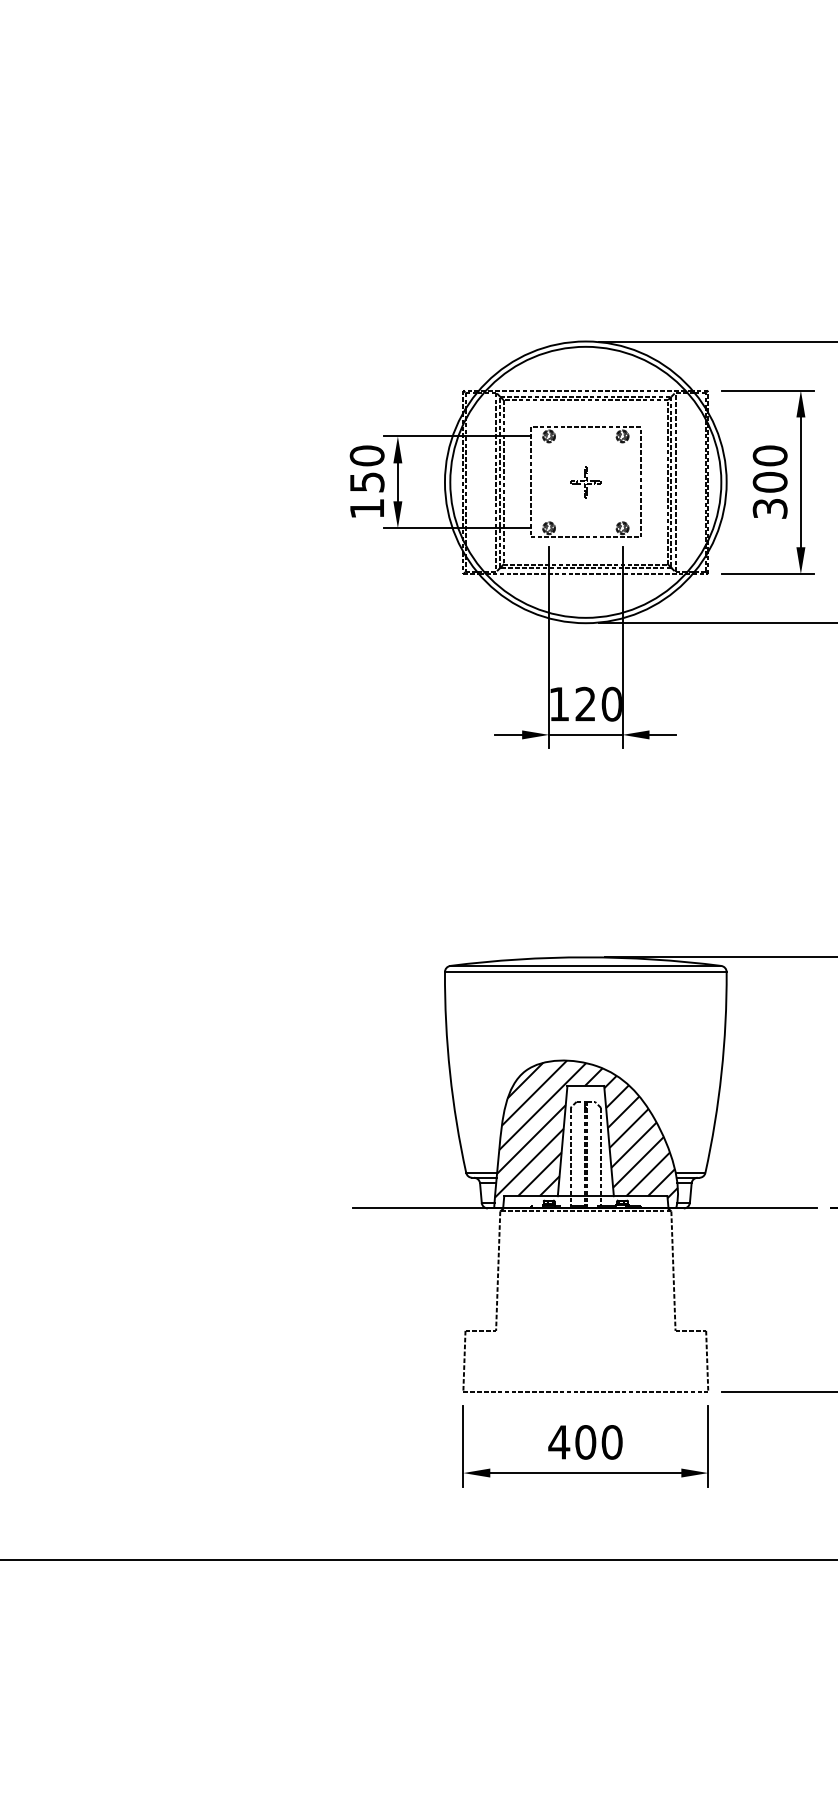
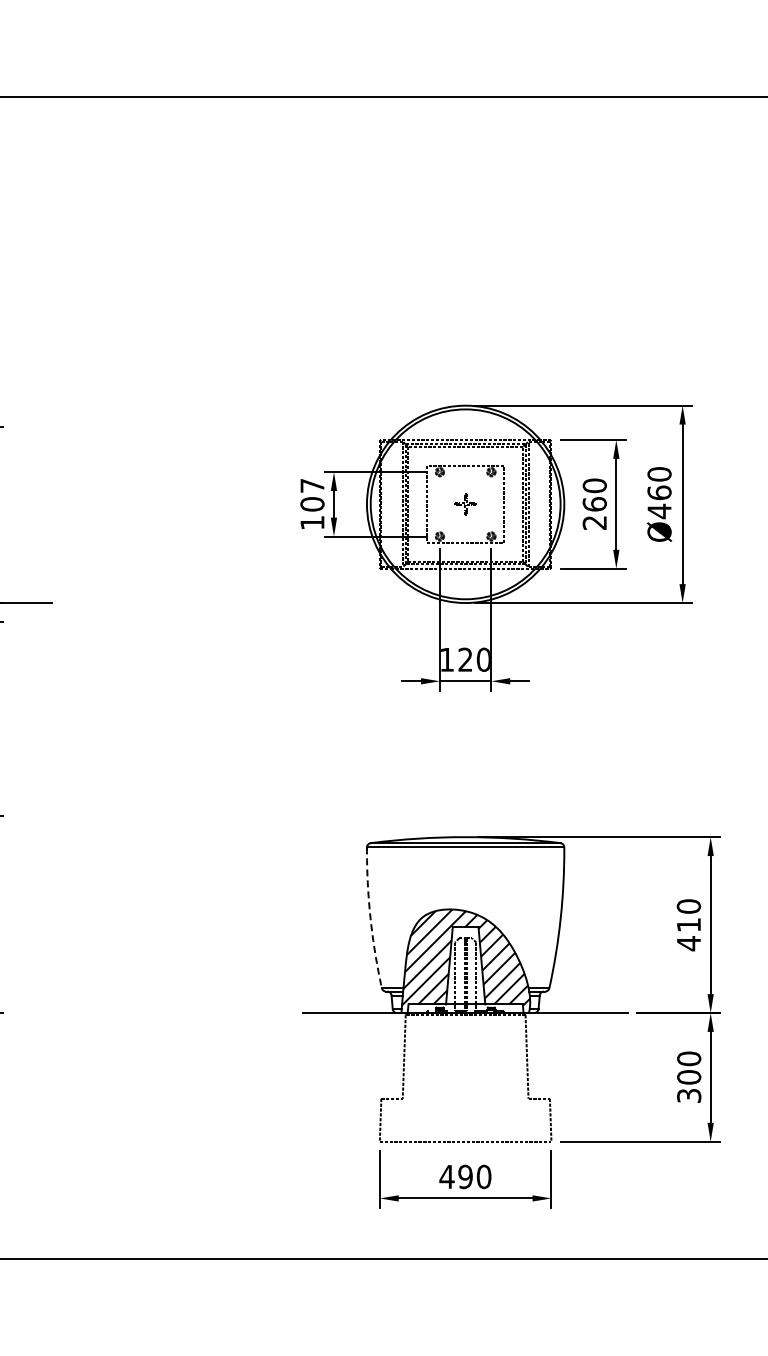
text: (367, 468) -> (312, 494), 150 -> 107
text: (769, 495) -> (594, 513), 300 -> 260
arc: (450, 1073) -> (370, 918), solid -> dashed
text: (585, 1443) -> (465, 1177), 400 -> 490

